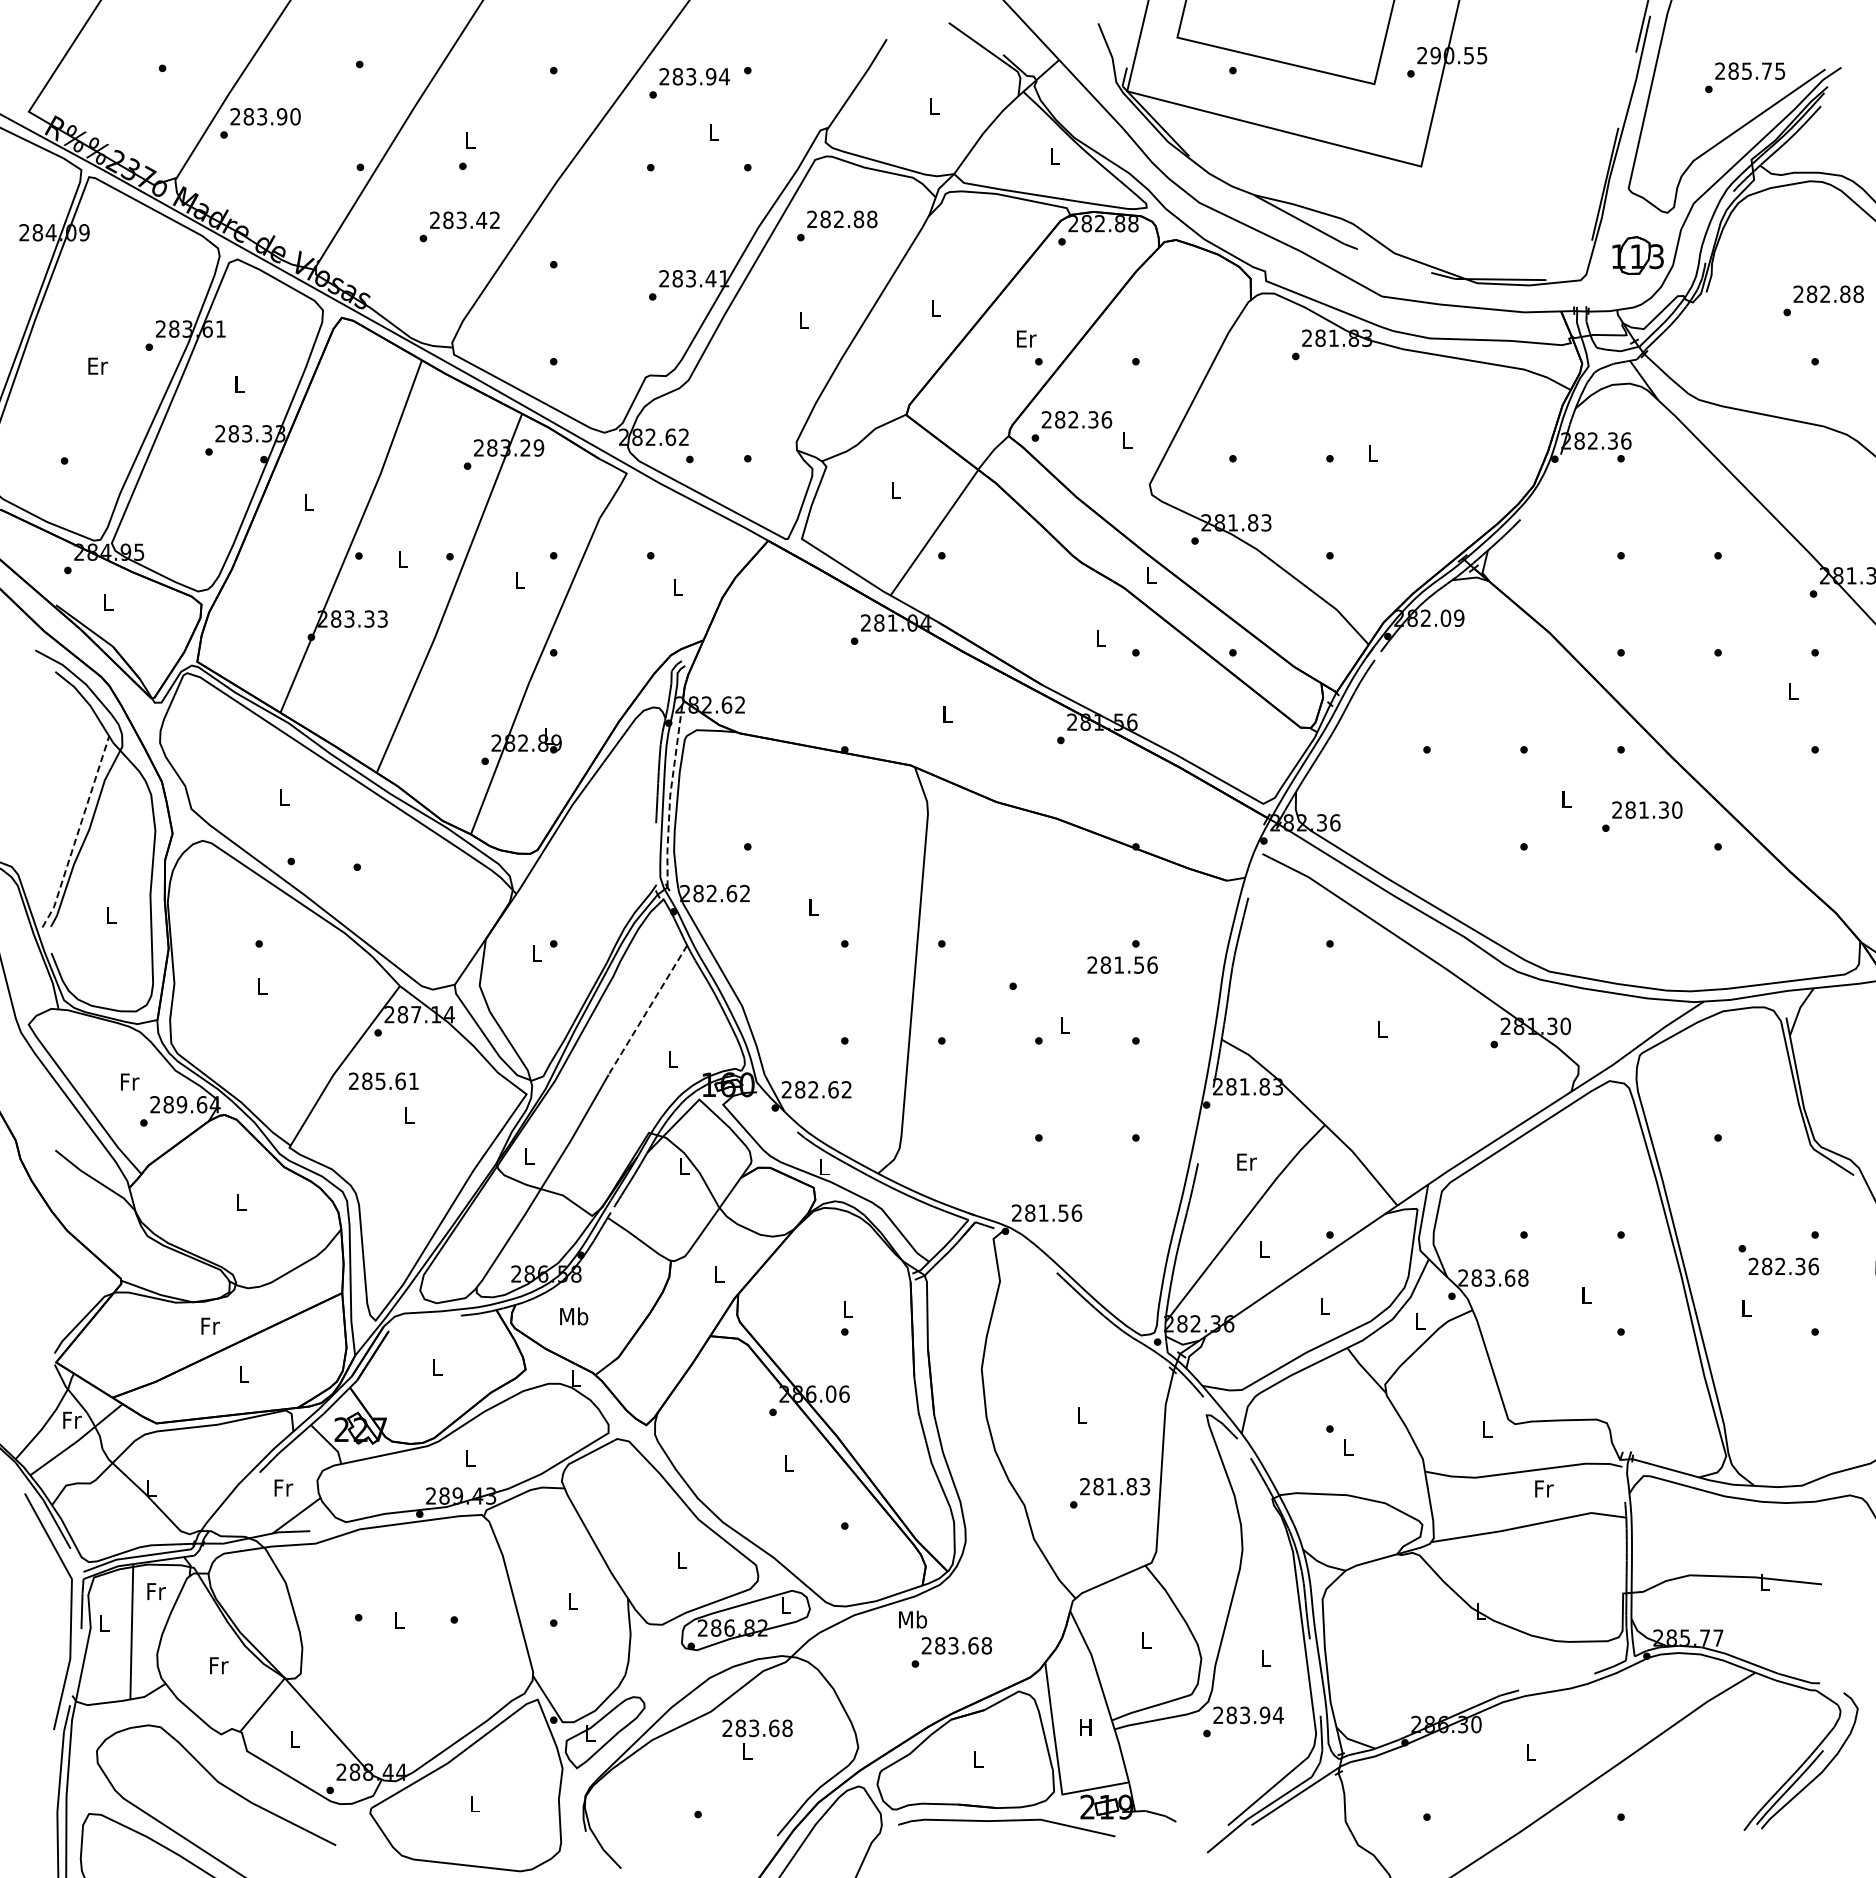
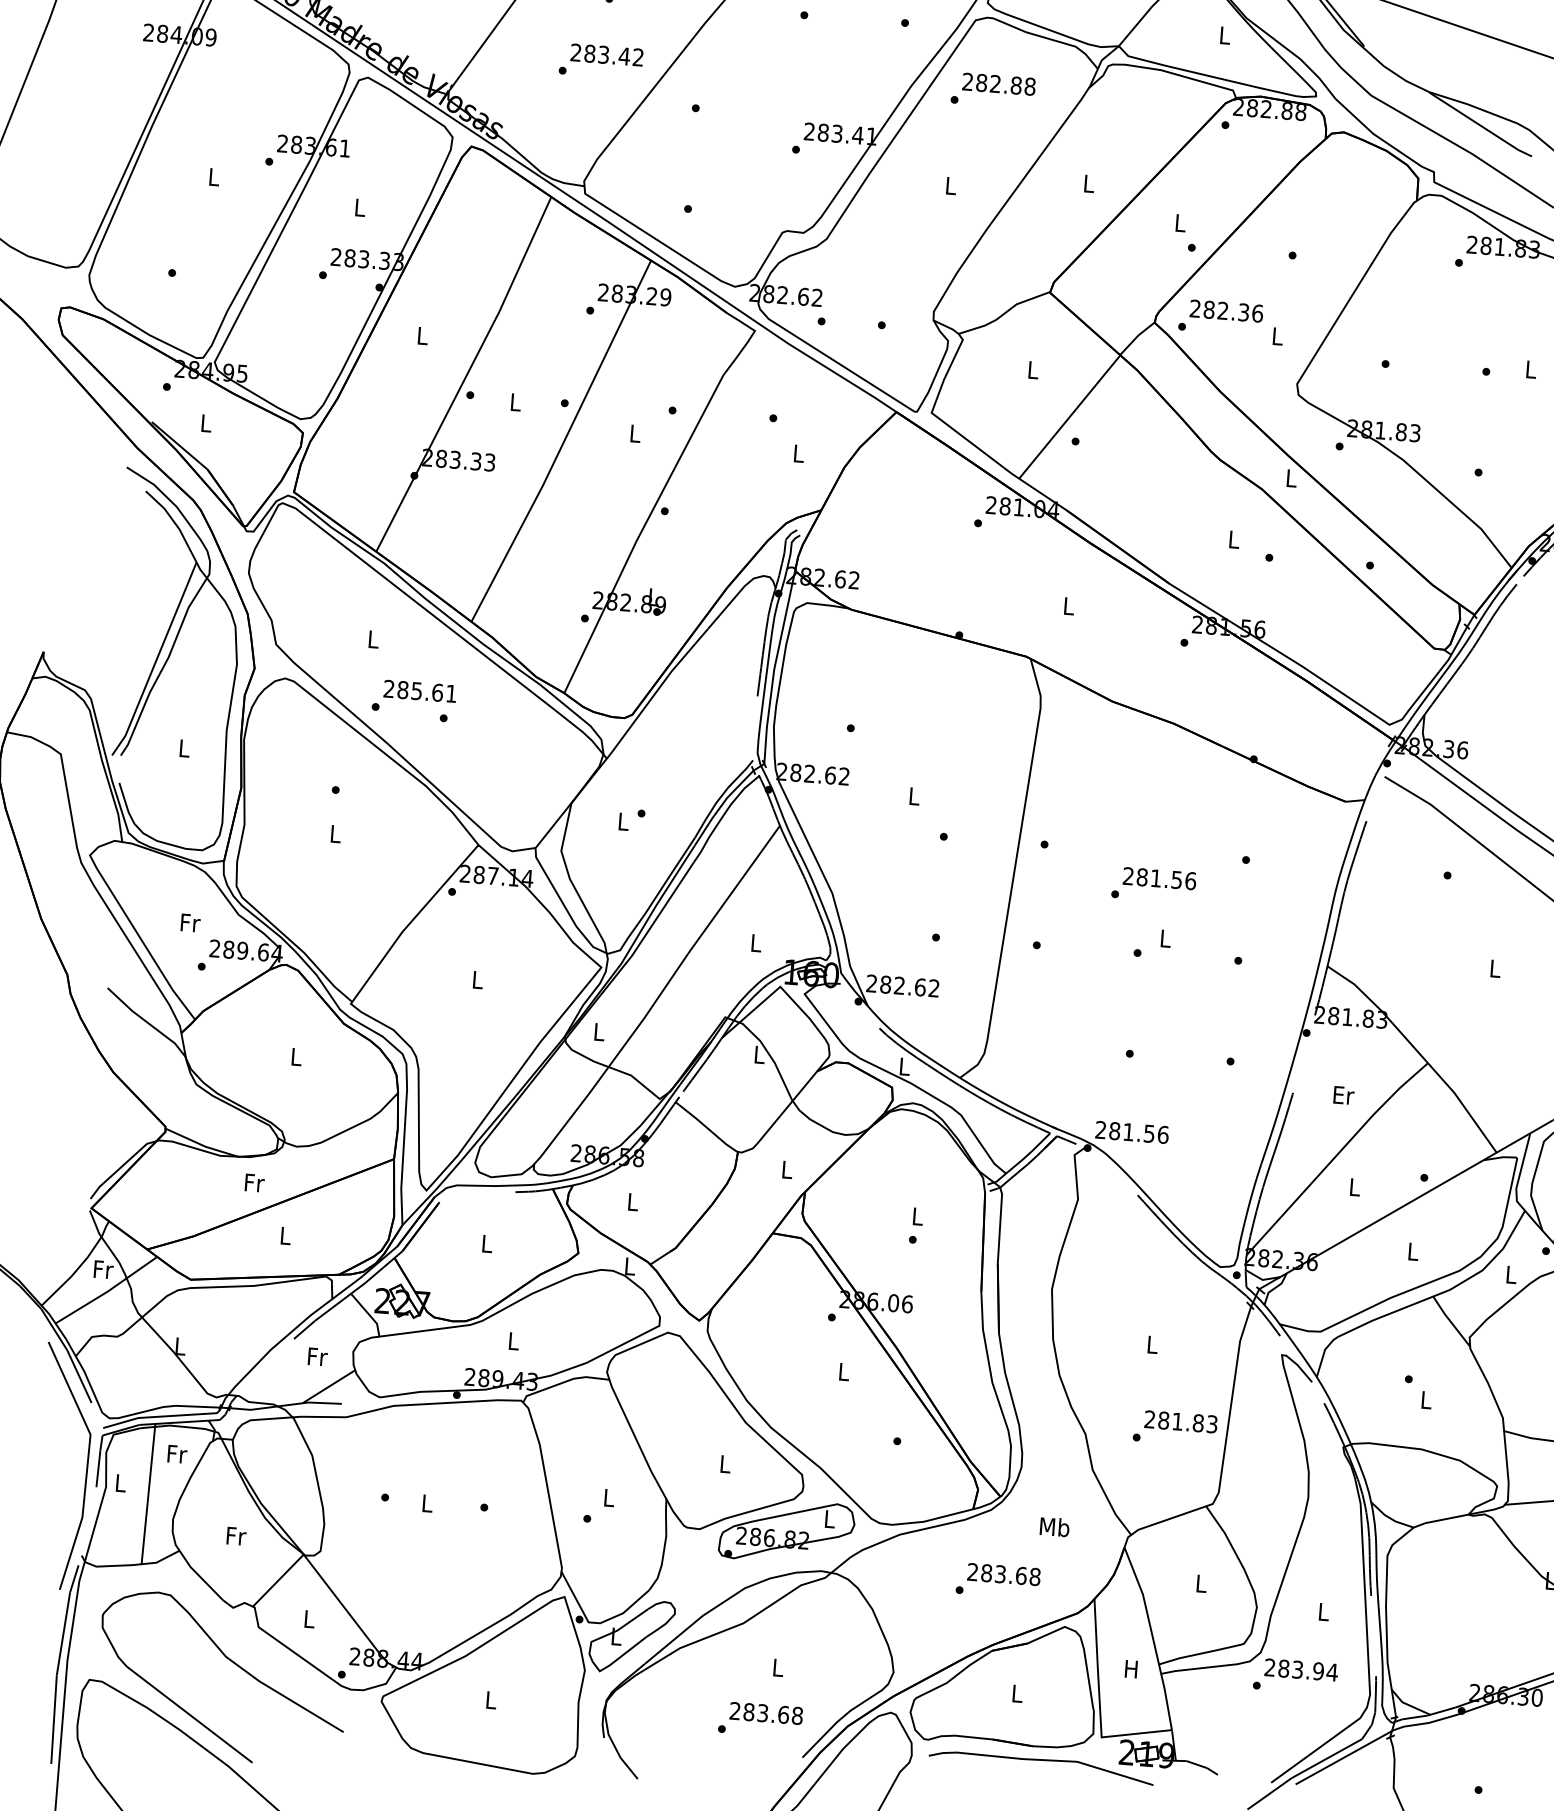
text: (1026, 338) -> (1180, 222), Er -> L
text: (98, 365) -> (215, 176), Er -> L
line: (670, 794) -> (774, 667), dashed -> solid
line: (77, 833) -> (155, 660), dashed -> solid
text: (1122, 964) -> (1159, 878), moved
line: (647, 1011) -> (733, 891), dashed -> solid
text: (383, 1080) -> (419, 690), moved
text: (574, 1316) -> (633, 1202), Mb -> L
text: (912, 1619) -> (1054, 1526), moved
text: (757, 1728) -> (766, 1713), moved

